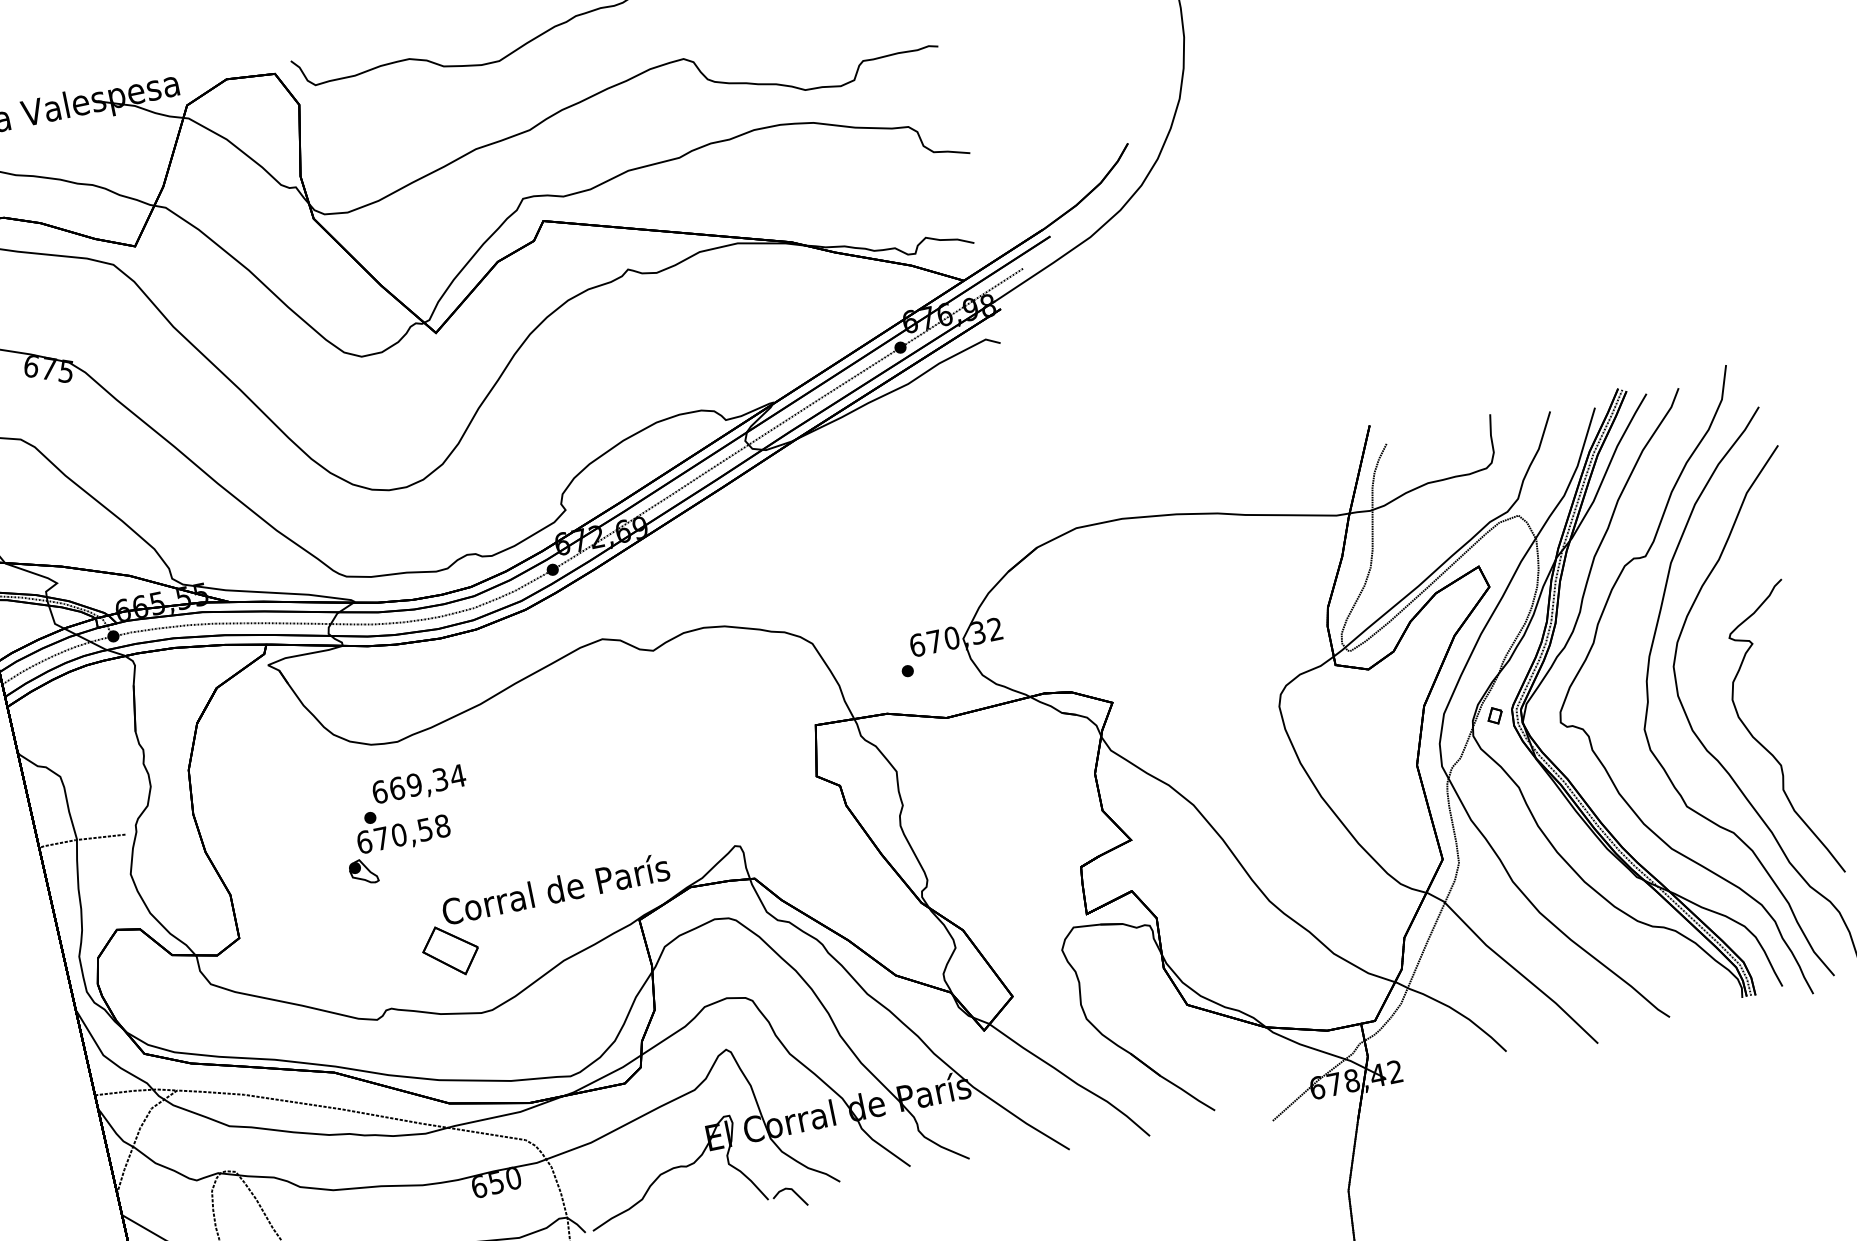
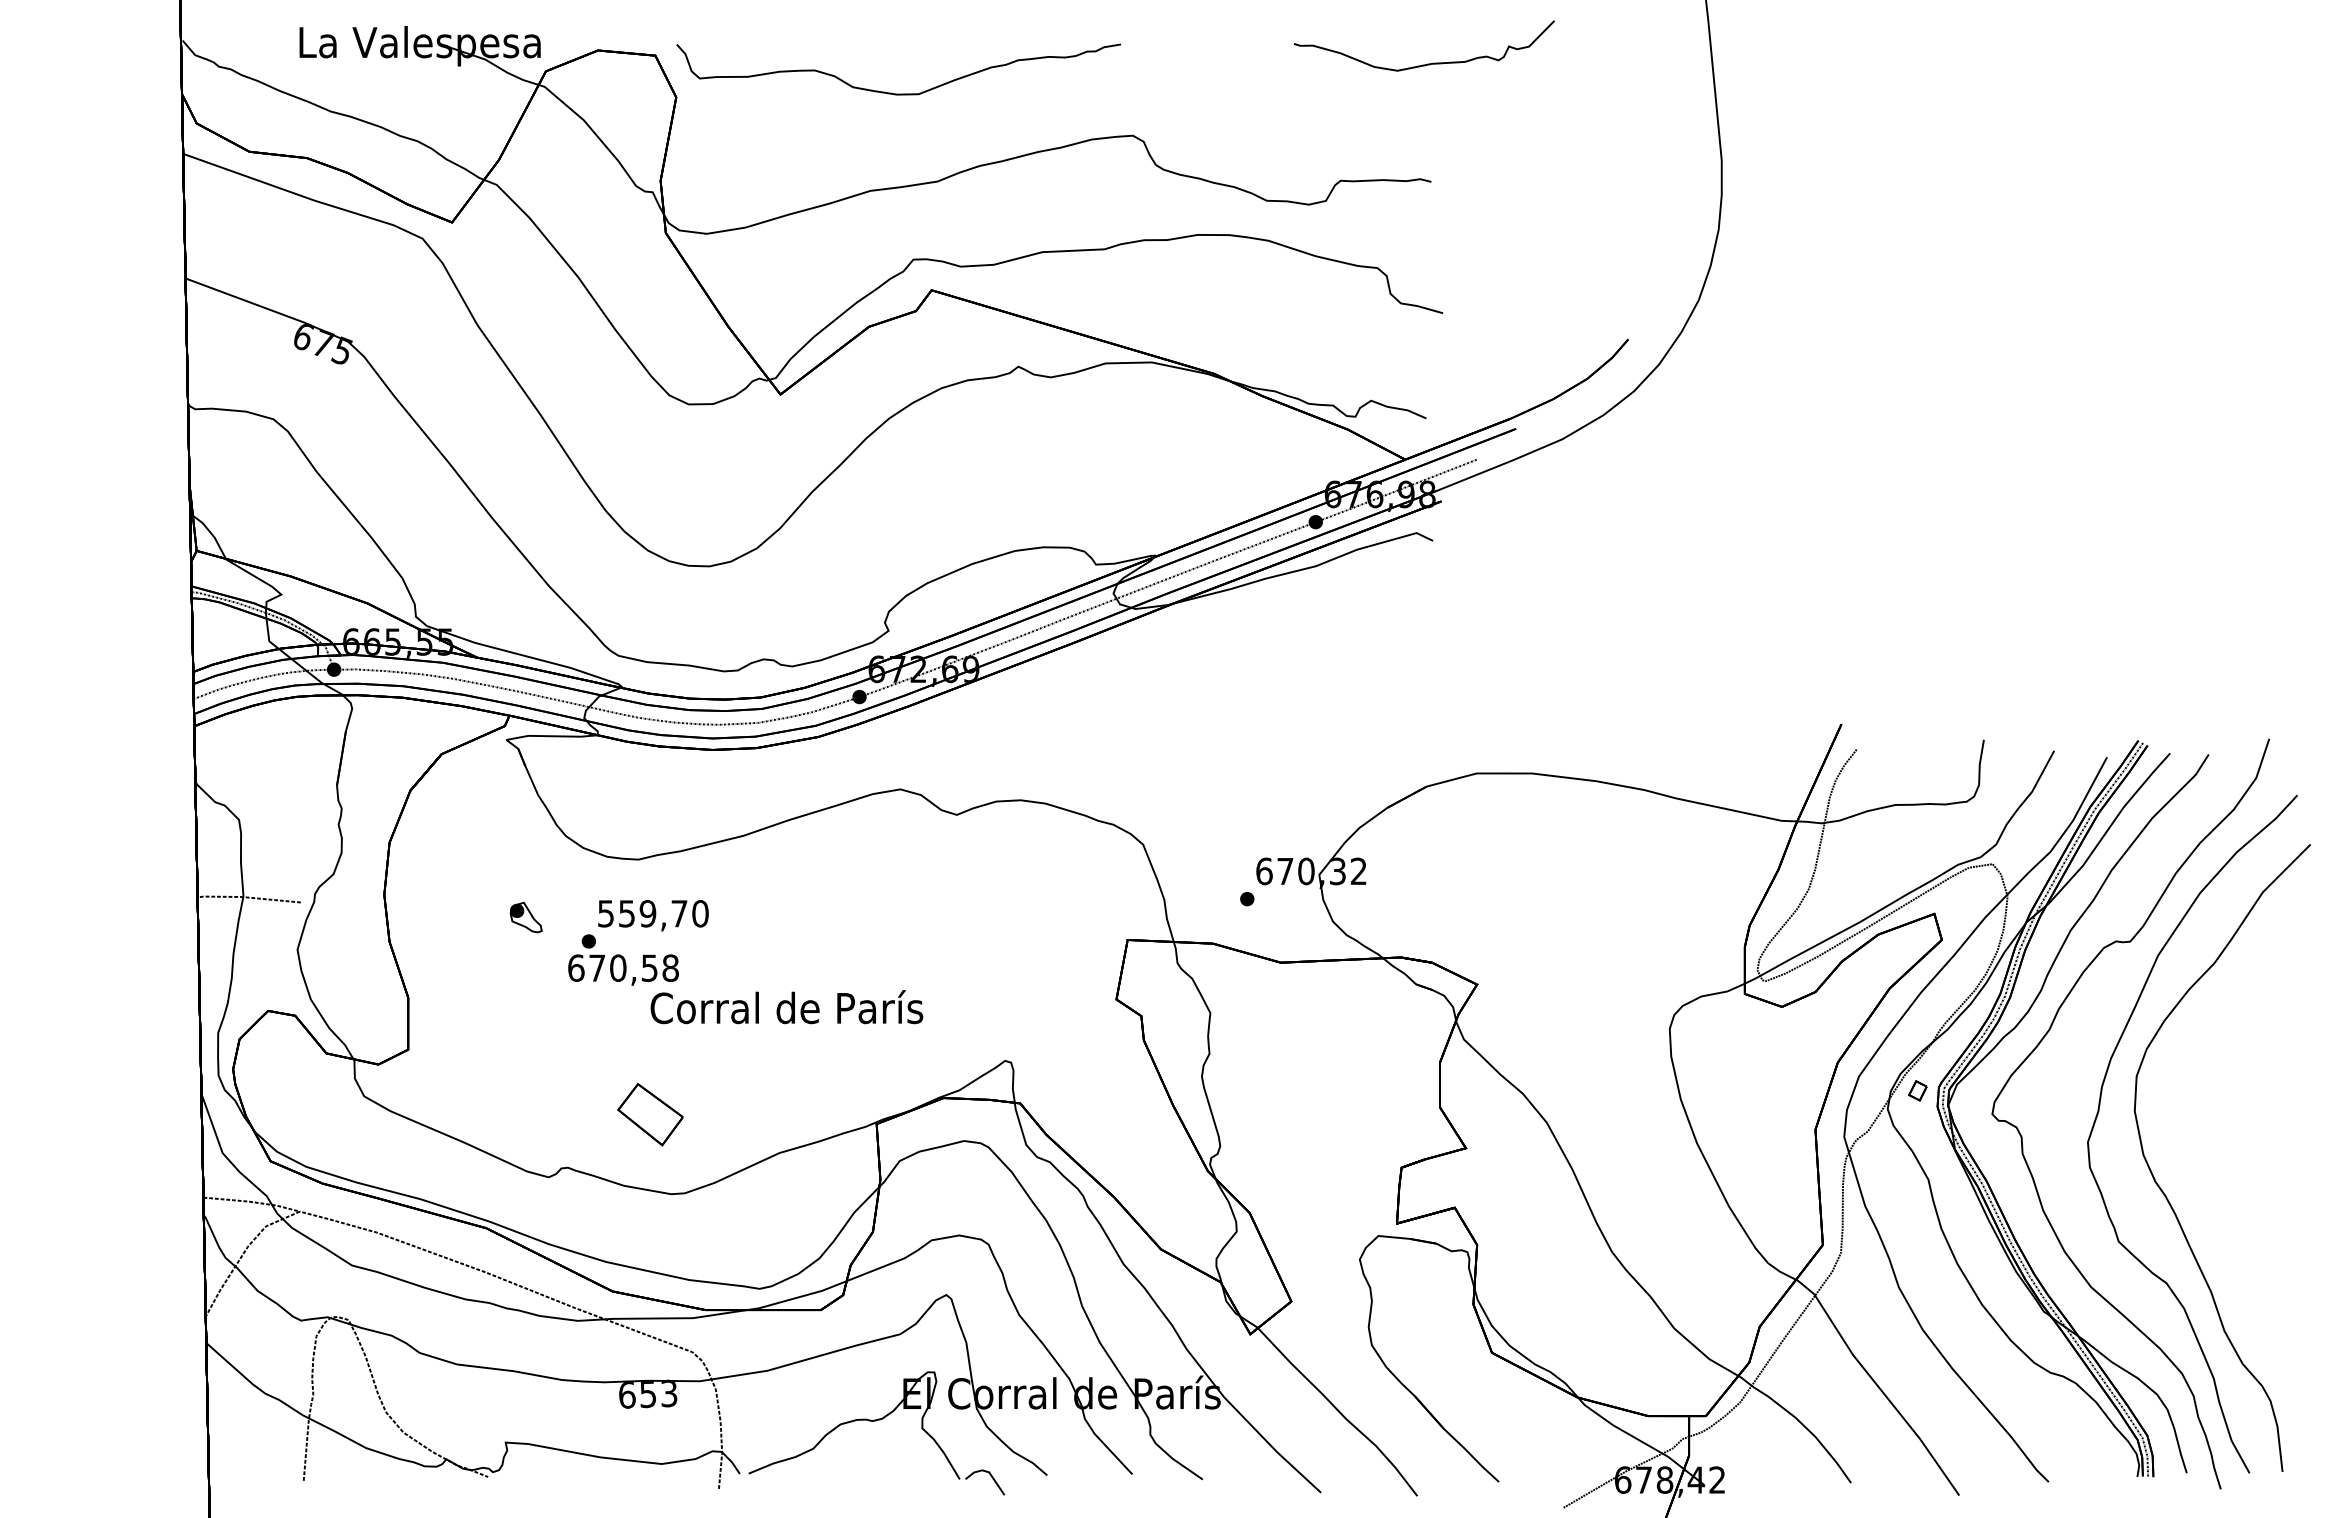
part: (1763, 745) -> (2222, 1189), removed
text: (419, 783) -> (653, 913), 669,34 -> 559,70
part: (363, 872) -> (525, 917), moved
text: (555, 889) -> (786, 1007), moved
text: (513, 1178) -> (669, 1393), 650 -> 653

